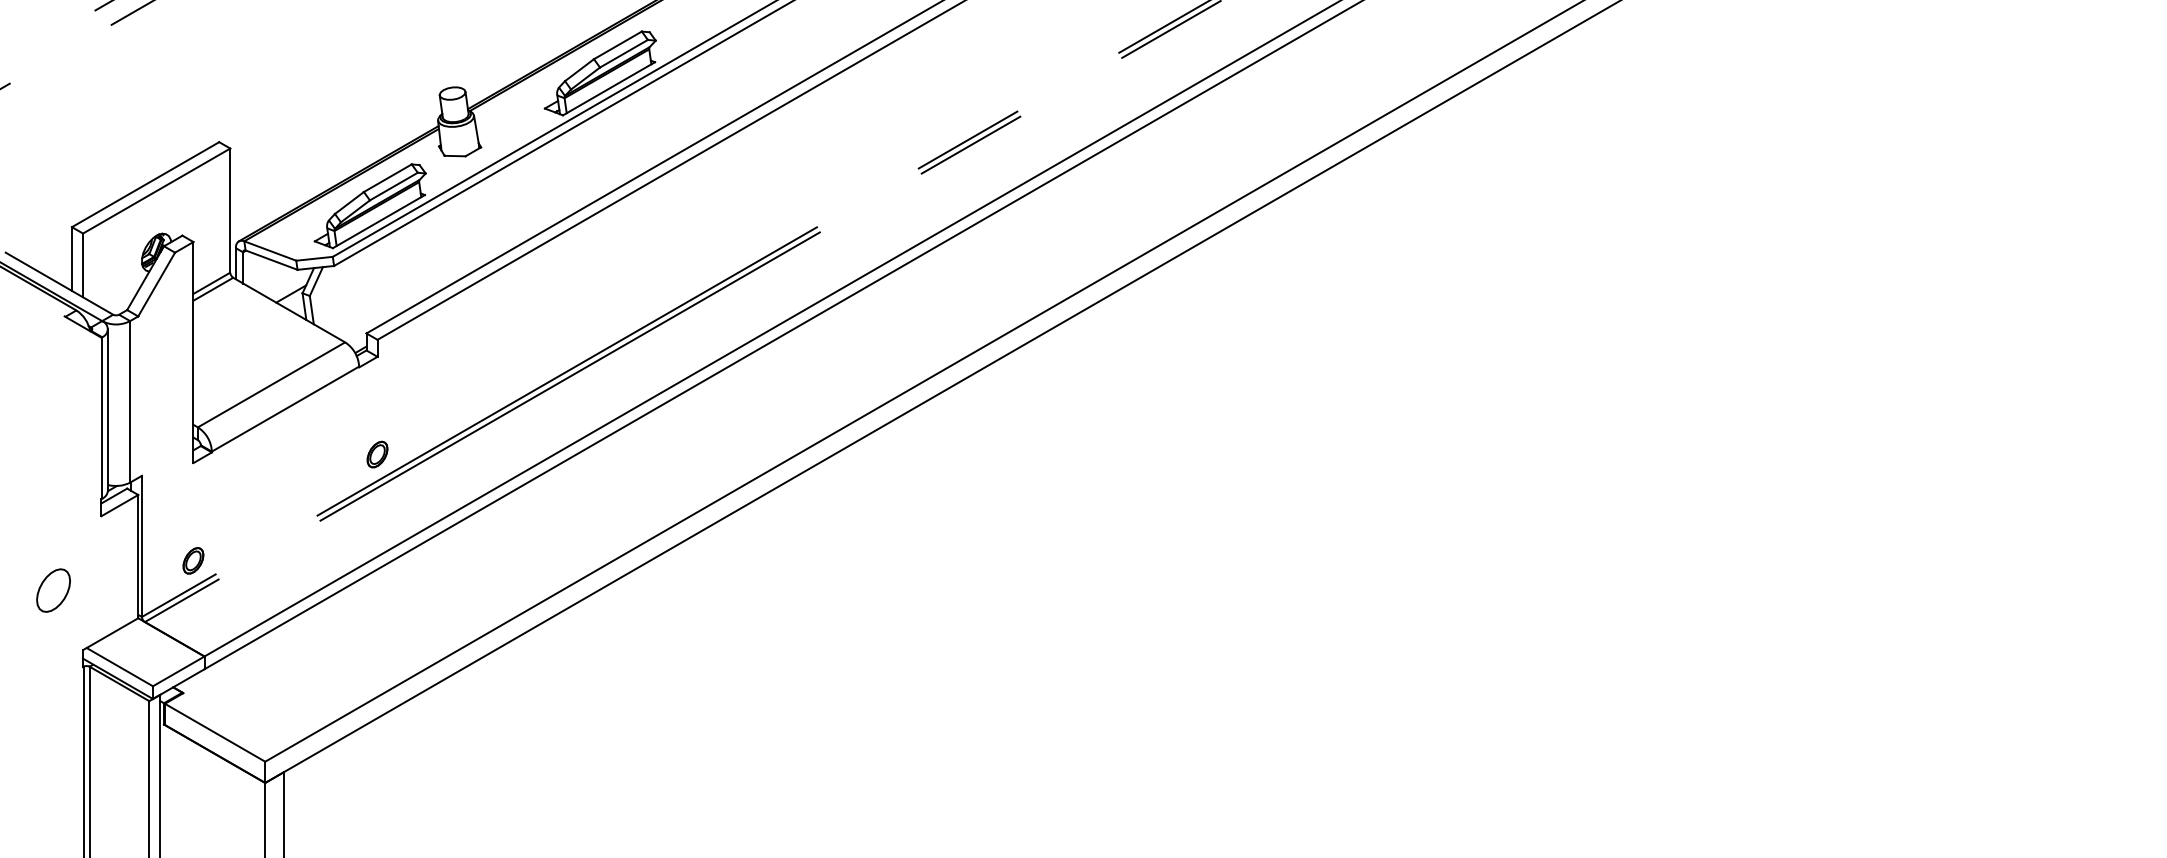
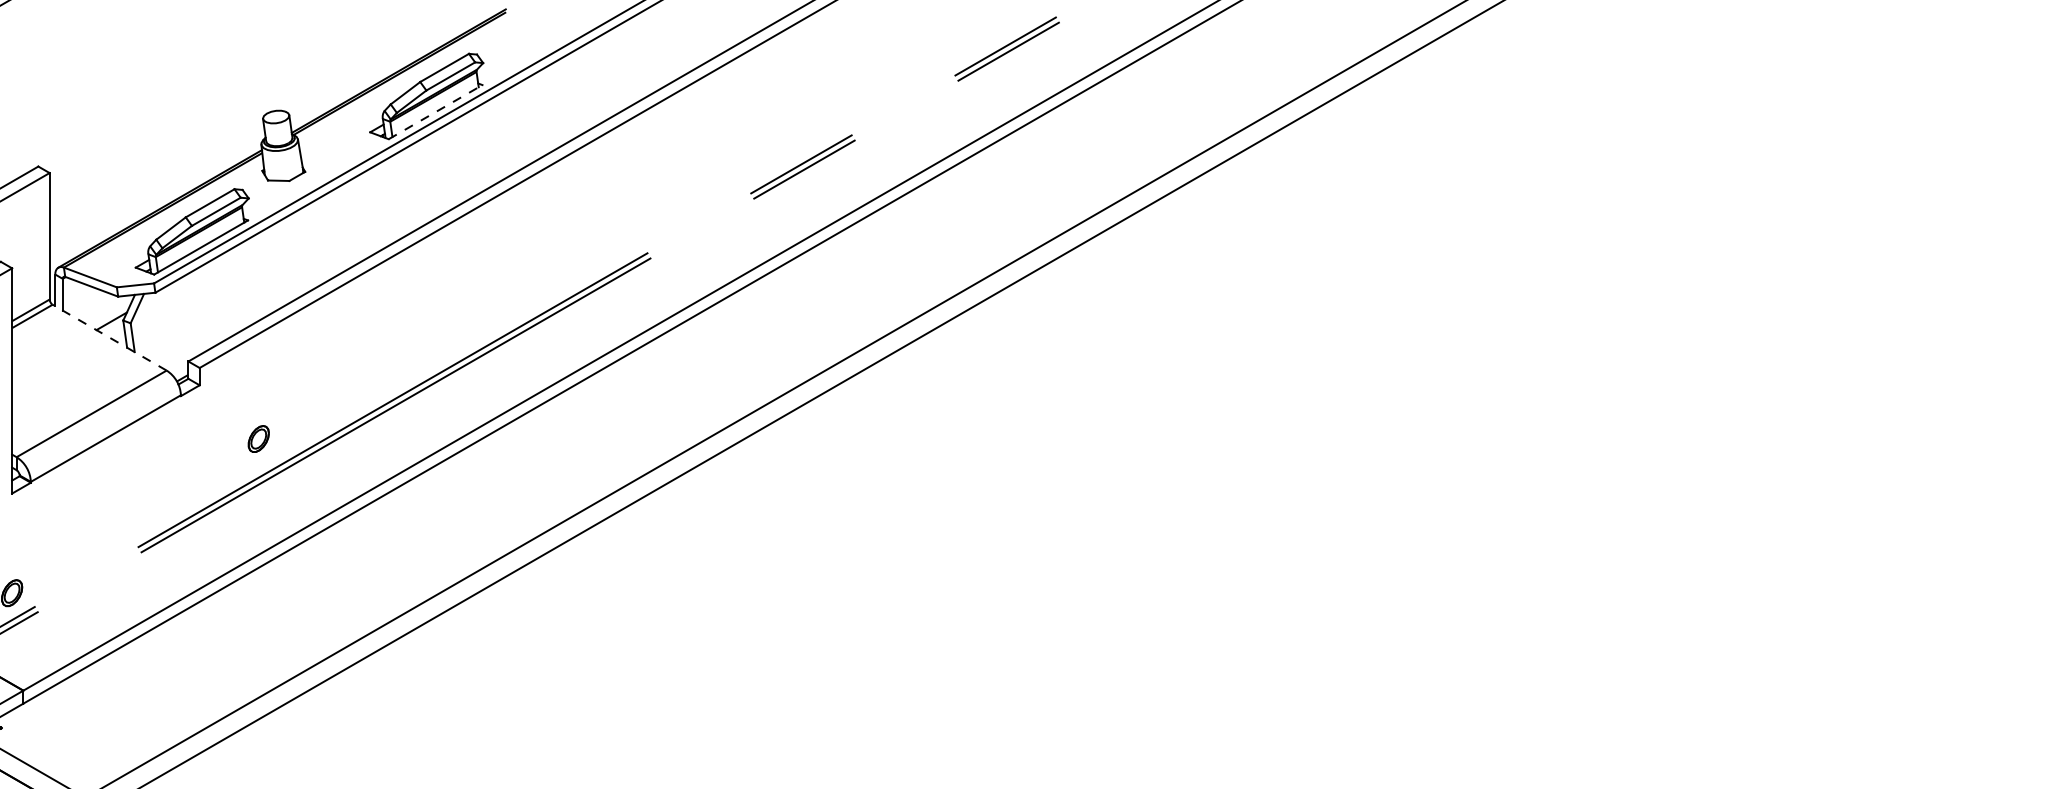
line: (609, 88) -> (436, 111), solid -> dashed
line: (289, 310) -> (109, 338), solid -> dashed
part: (377, 454) -> (258, 438), moved

